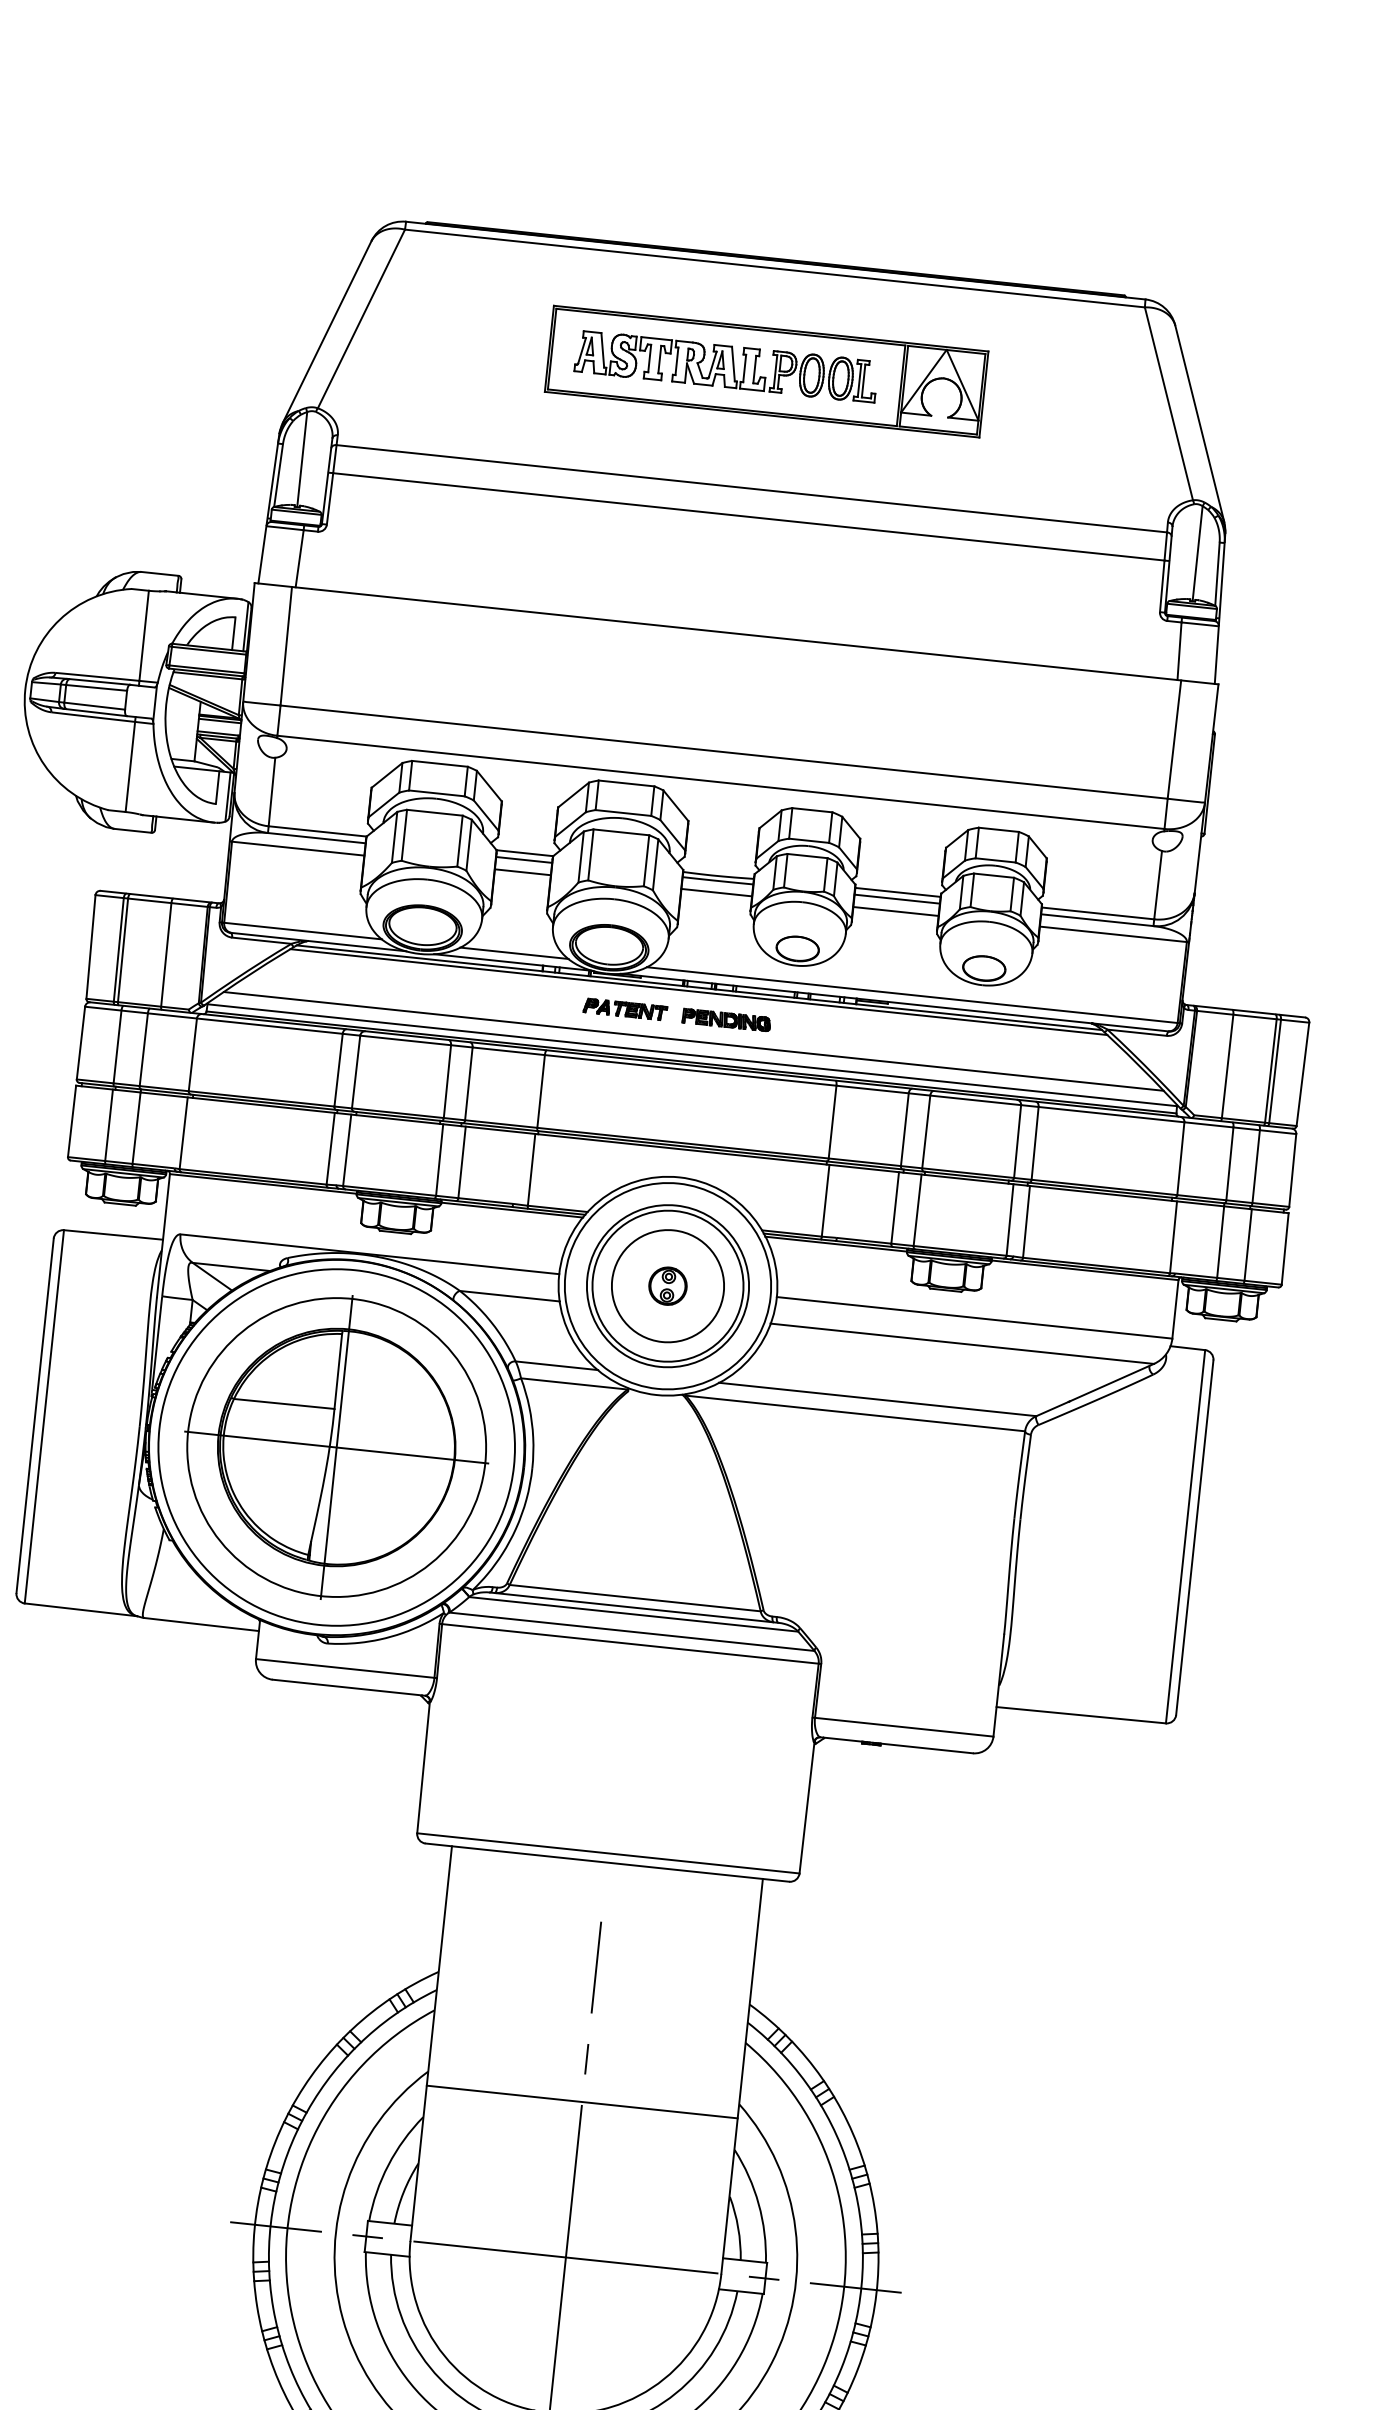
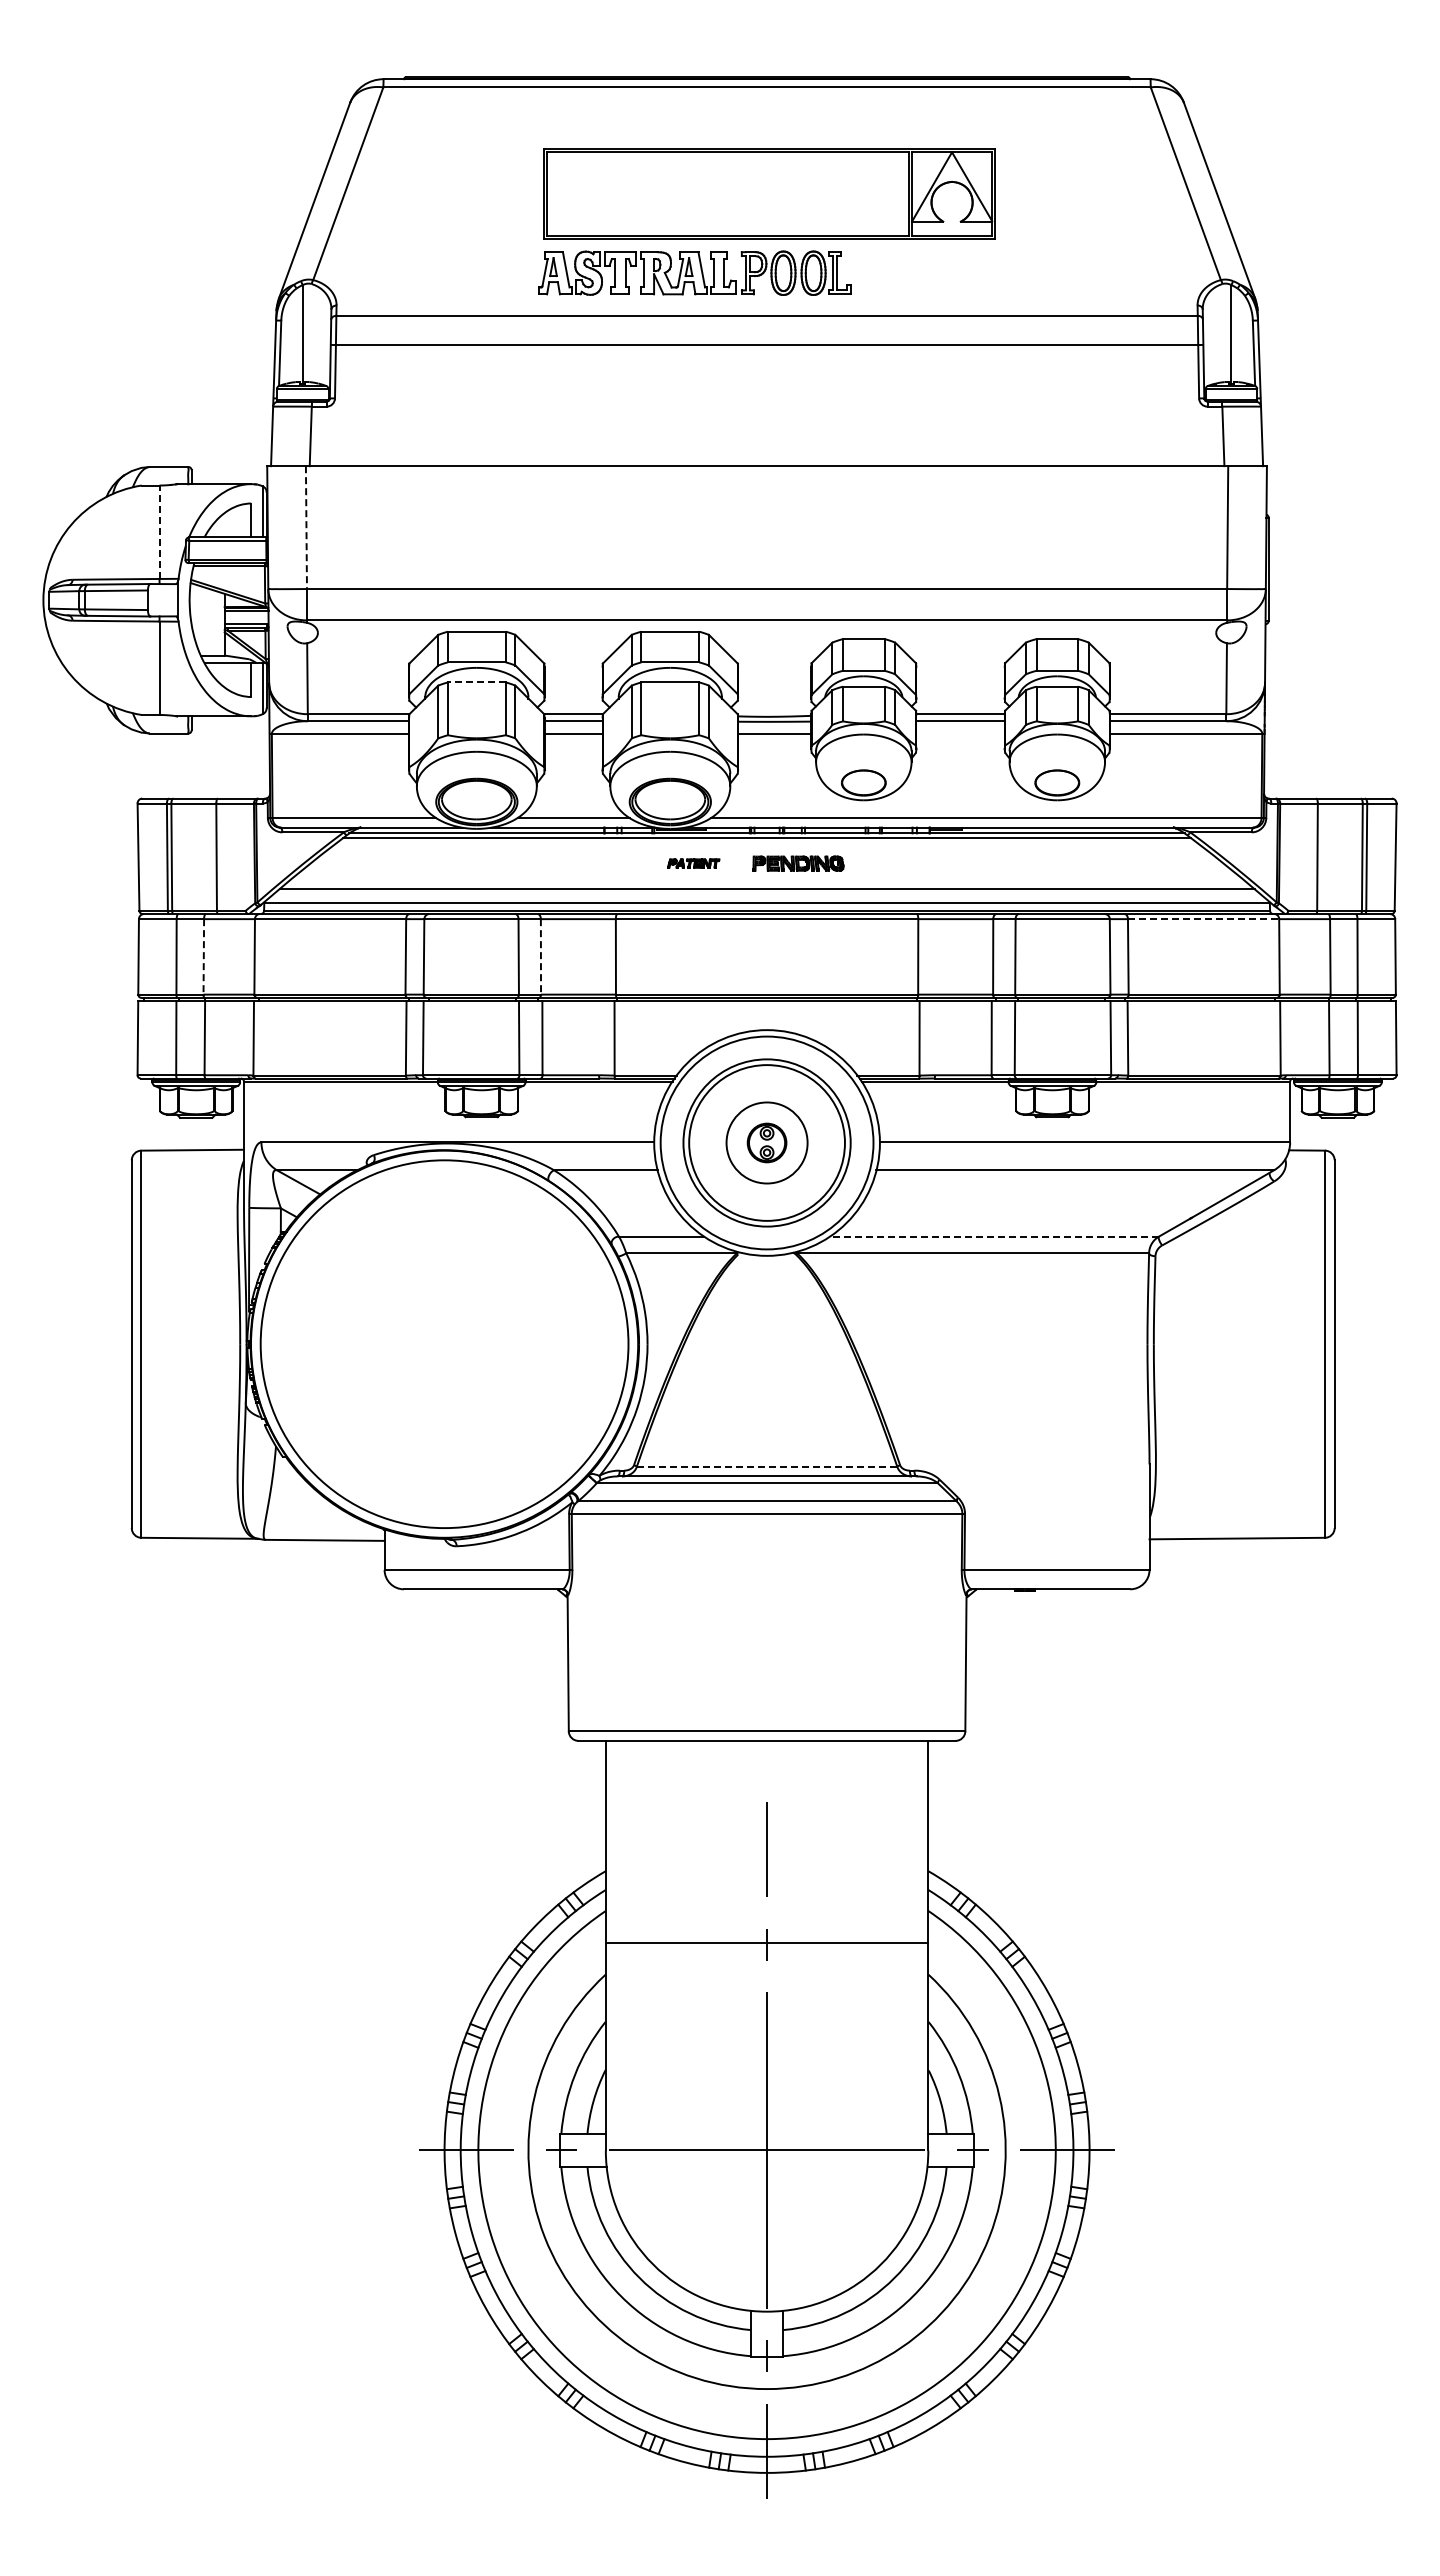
part: (726, 365) -> (694, 272), moved
line: (144, 636) -> (159, 532), solid -> dashed
line: (286, 647) -> (306, 528), solid -> dashed
line: (434, 812) -> (476, 682), solid -> dashed
line: (895, 911) -> (960, 733), removed
part: (625, 1009) -> (693, 863), size x0.6
line: (143, 1049) -> (203, 956), solid -> dashed
line: (468, 1083) -> (540, 956), solid -> dashed
line: (1111, 1114) -> (1203, 919), solid -> dashed
circle: (667, 1285) -> (766, 1142), size x0.7
line: (877, 1399) -> (994, 1236), solid -> dashed
part: (336, 1446) -> (444, 1343), removed
line: (635, 1598) -> (767, 1466), solid -> dashed
line: (581, 2102) -> (766, 1943), moved

